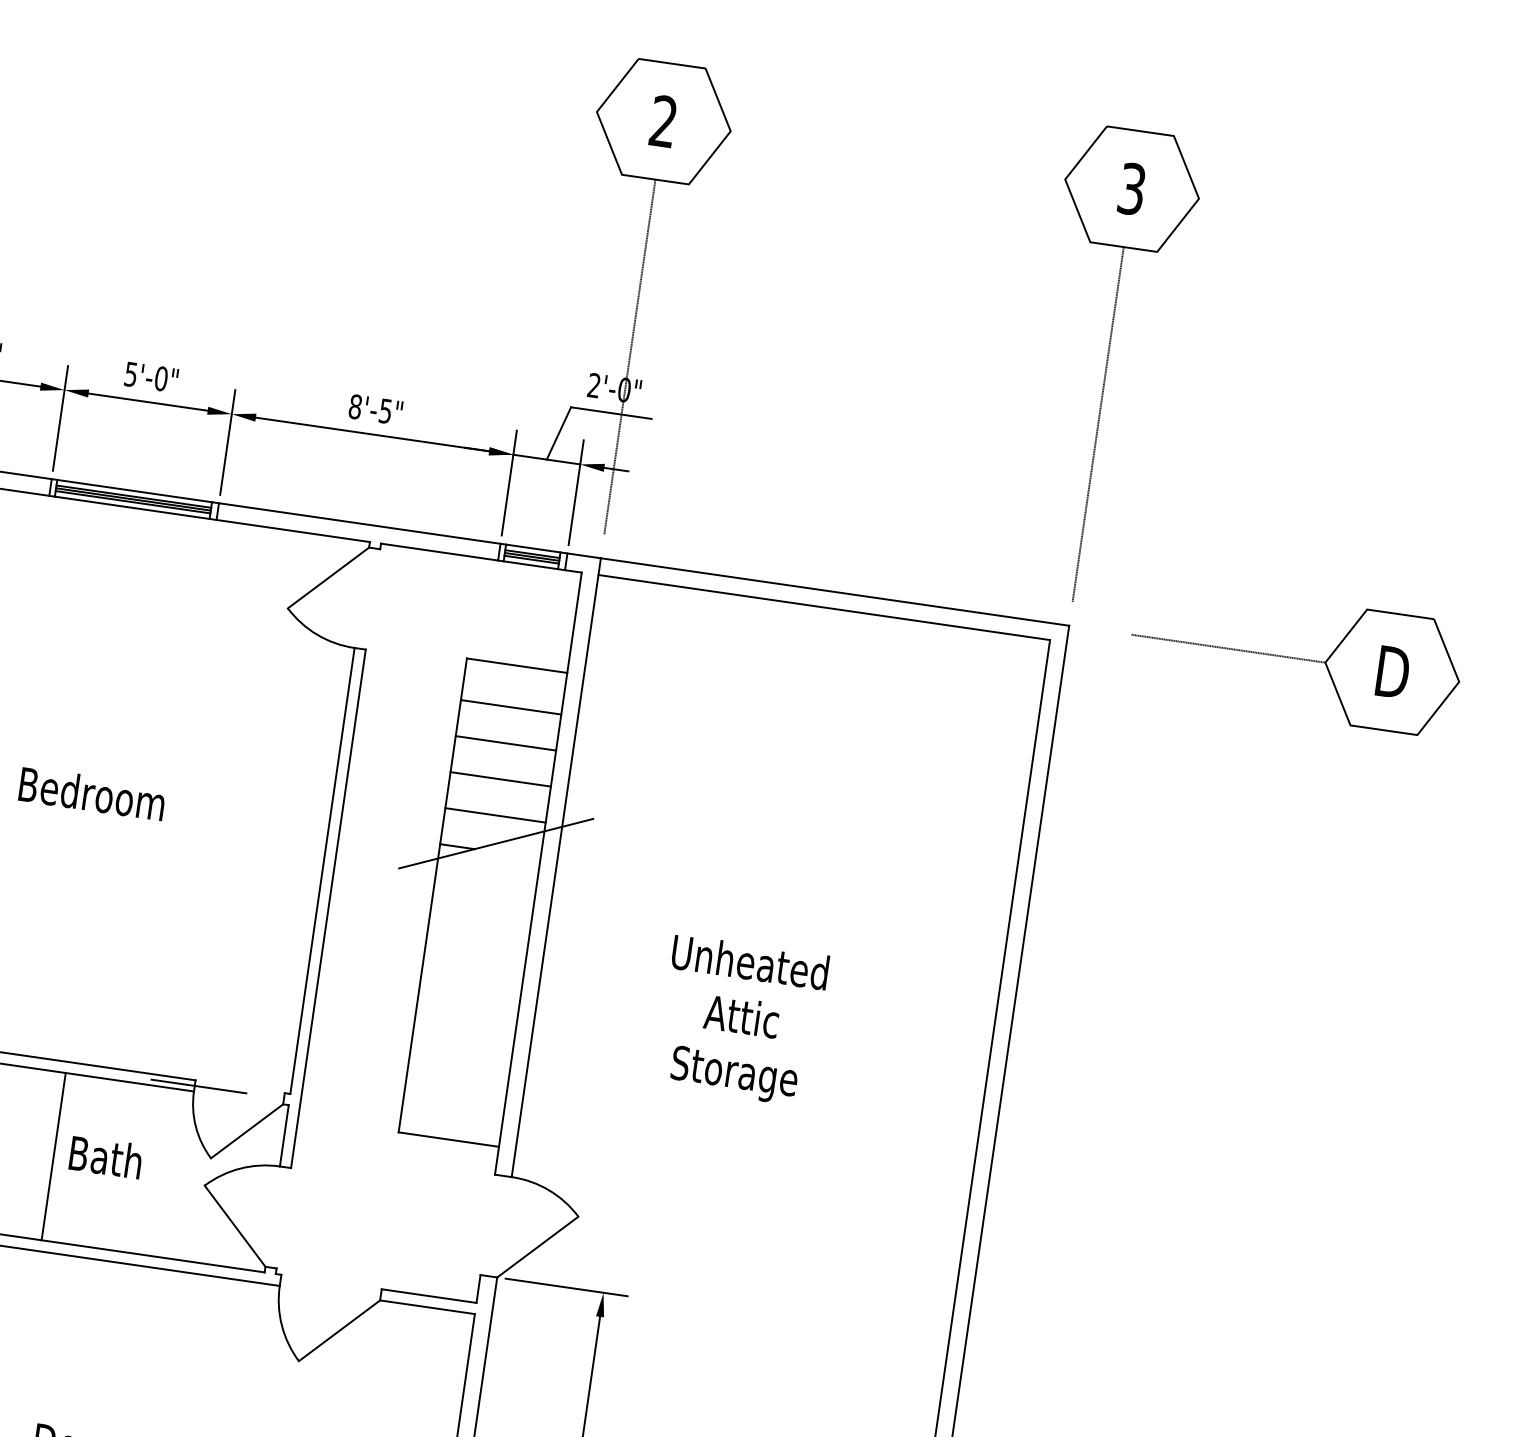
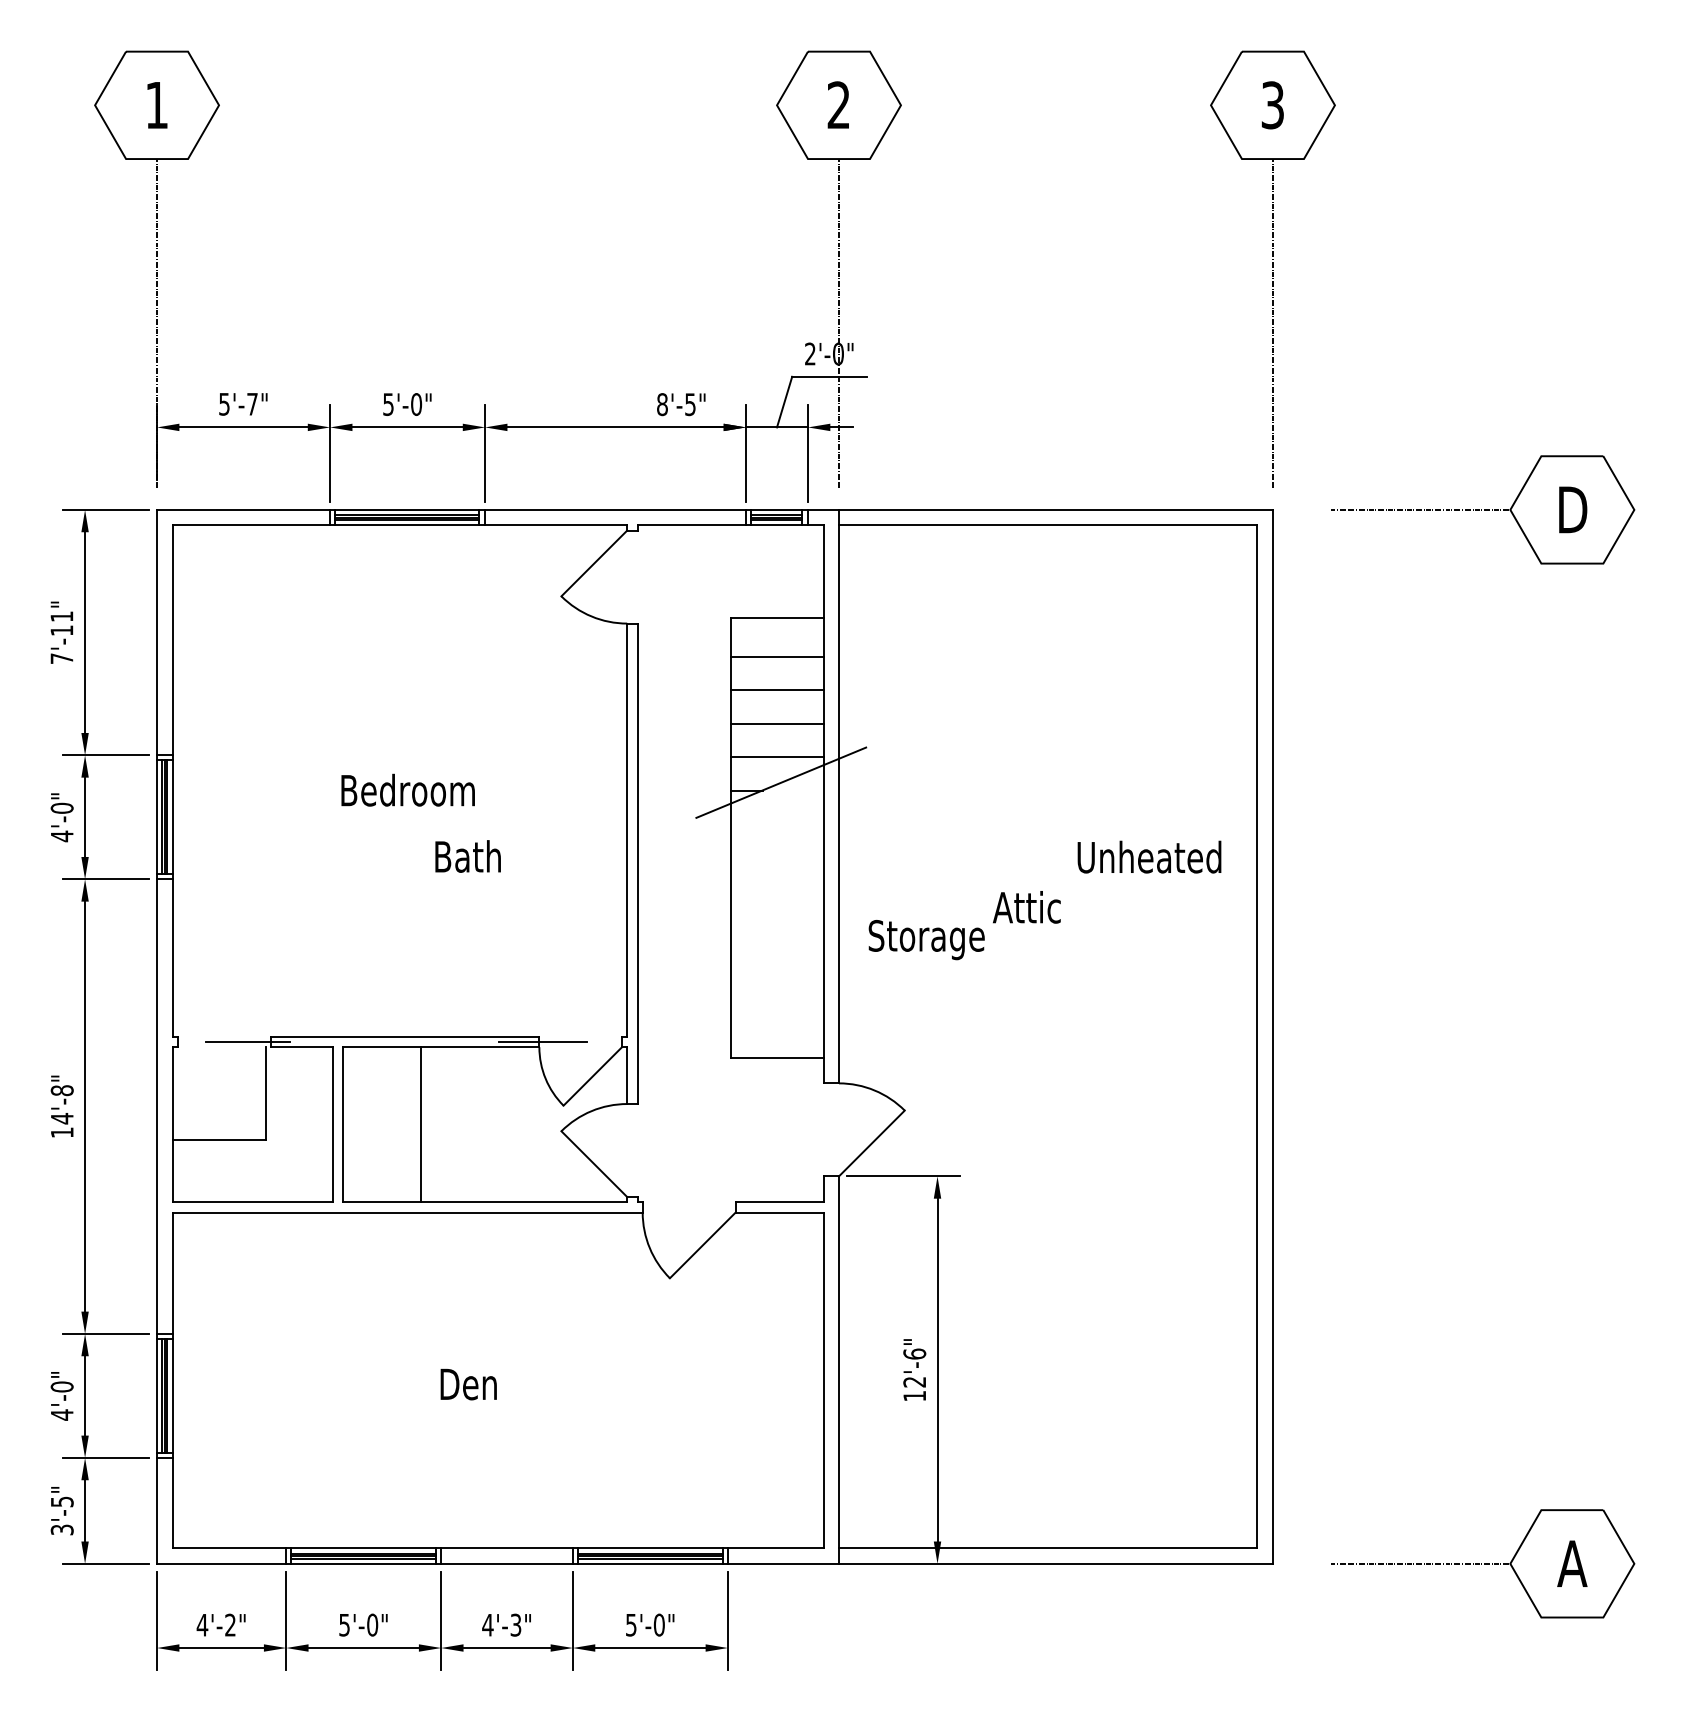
text: (376, 409) -> (681, 404), moved
text: (750, 961) -> (1149, 856), moved
text: (733, 1075) -> (926, 940), moved
text: (105, 1157) -> (467, 856), moved

